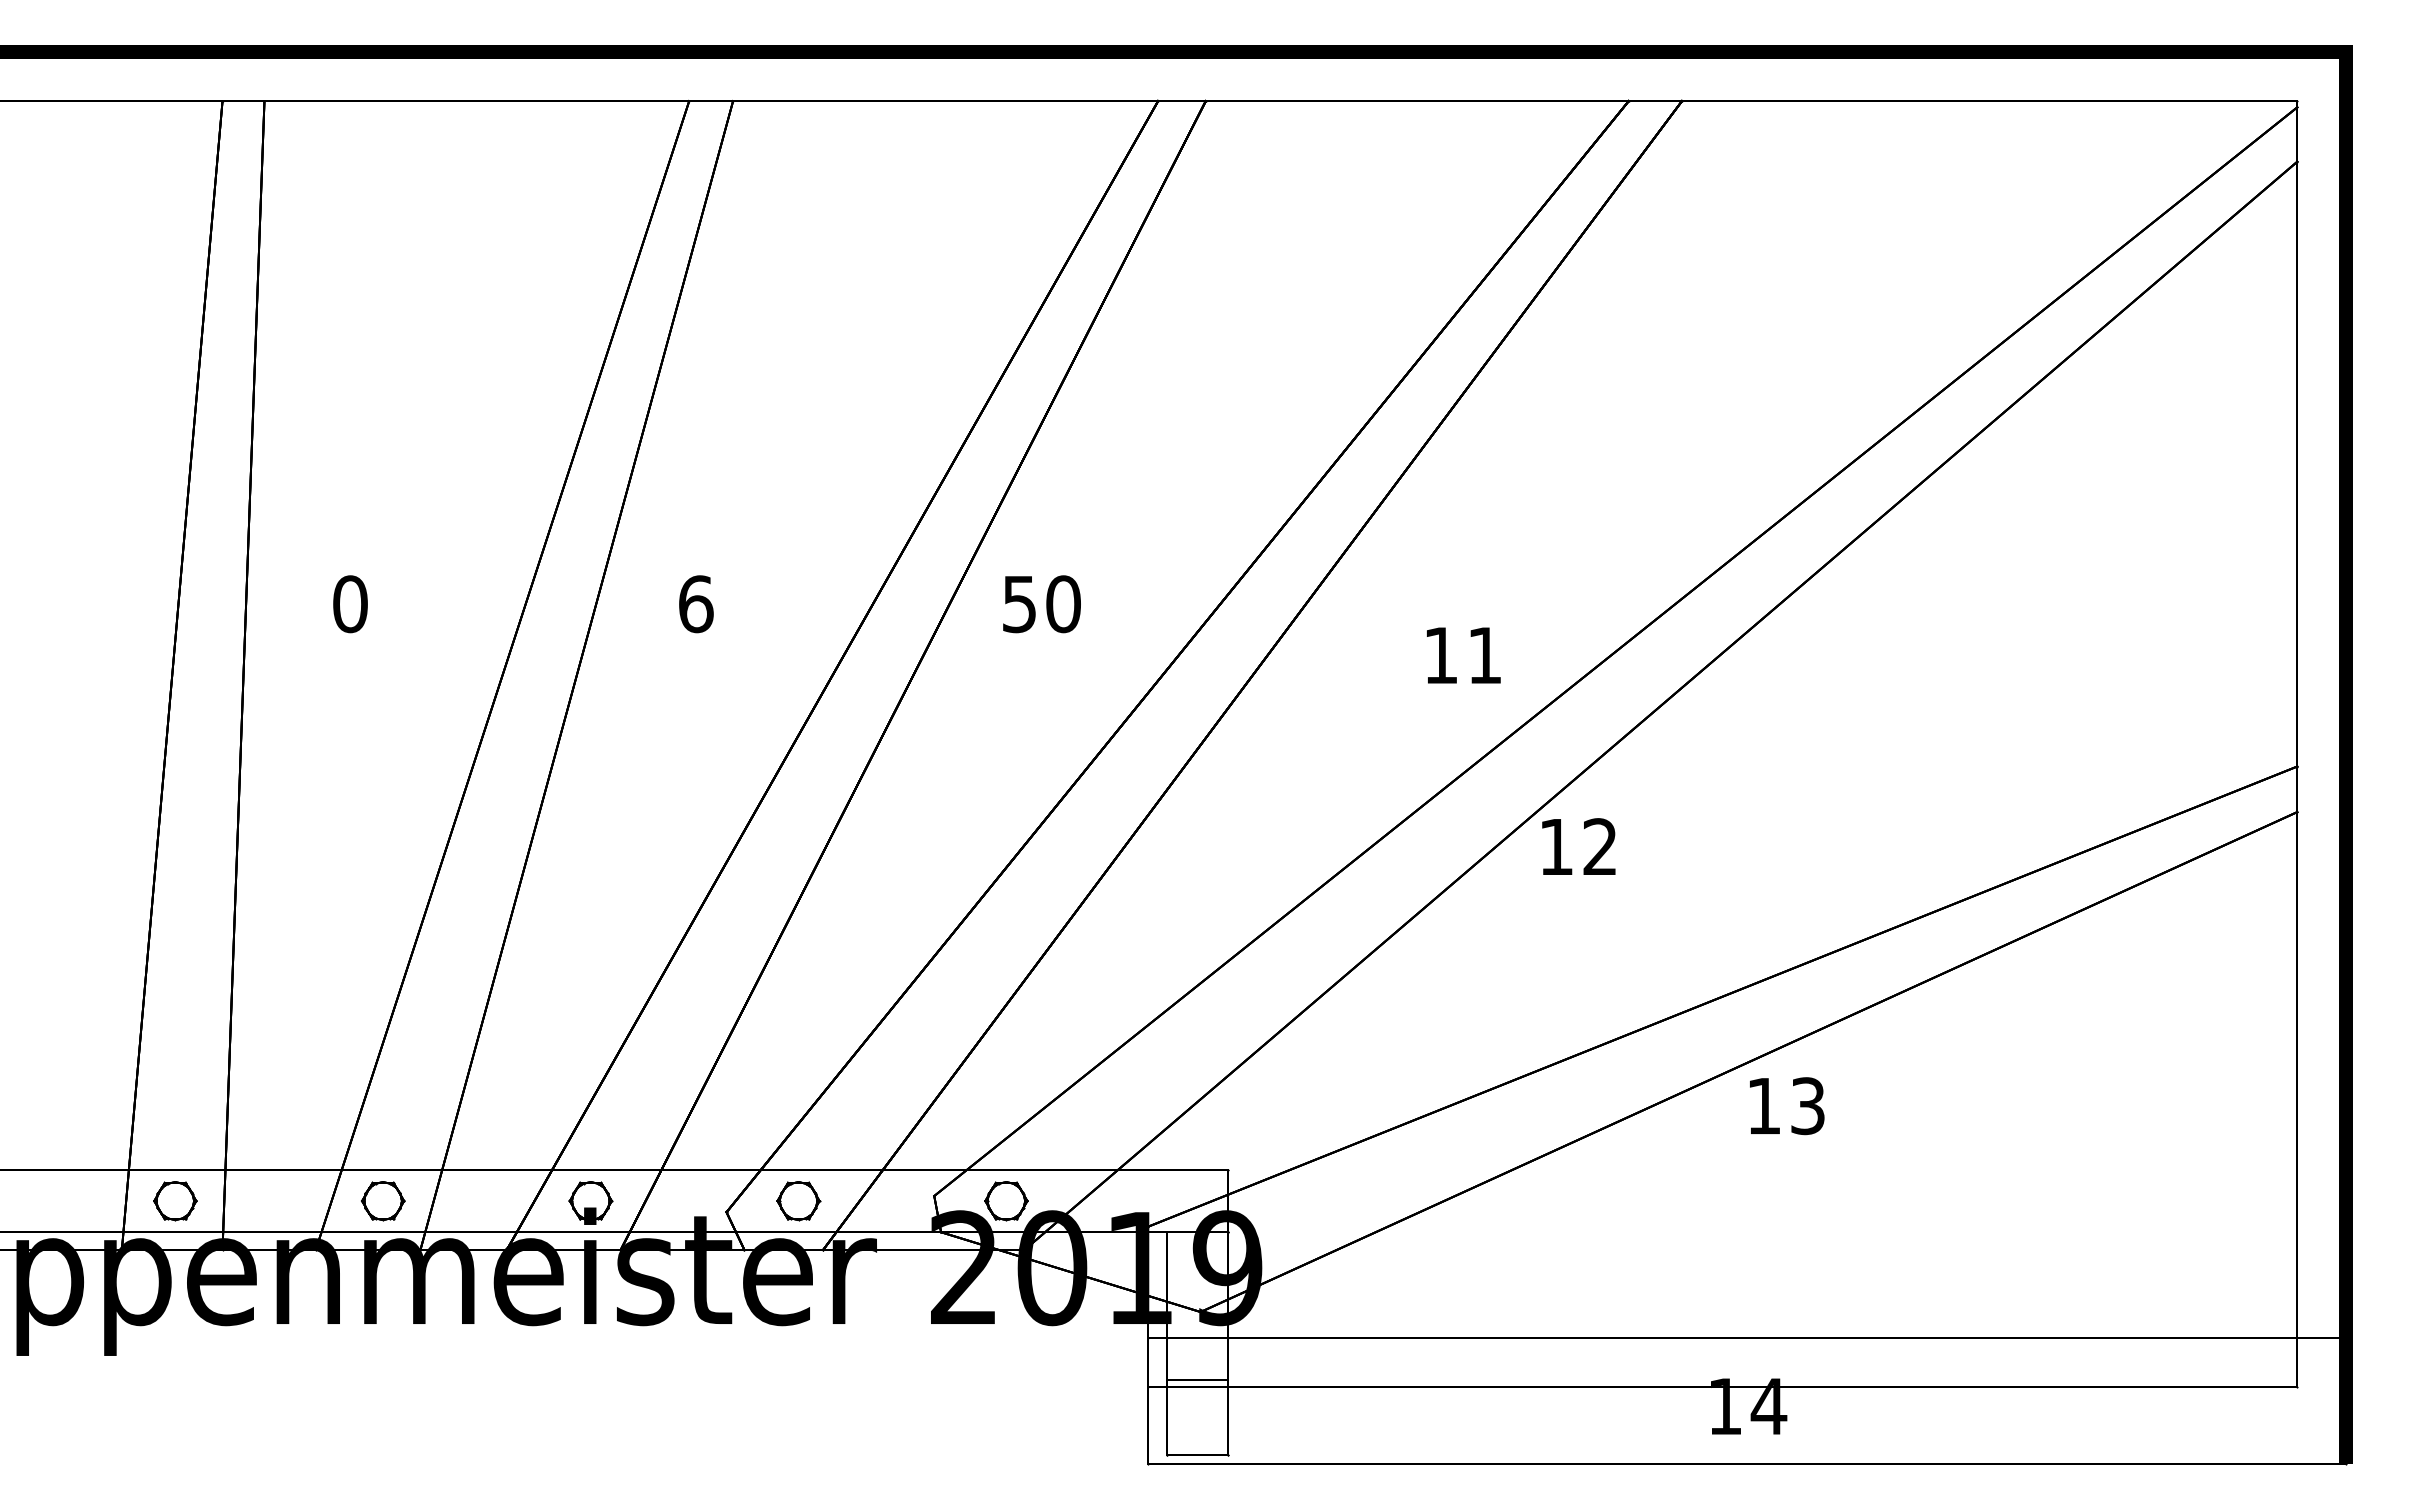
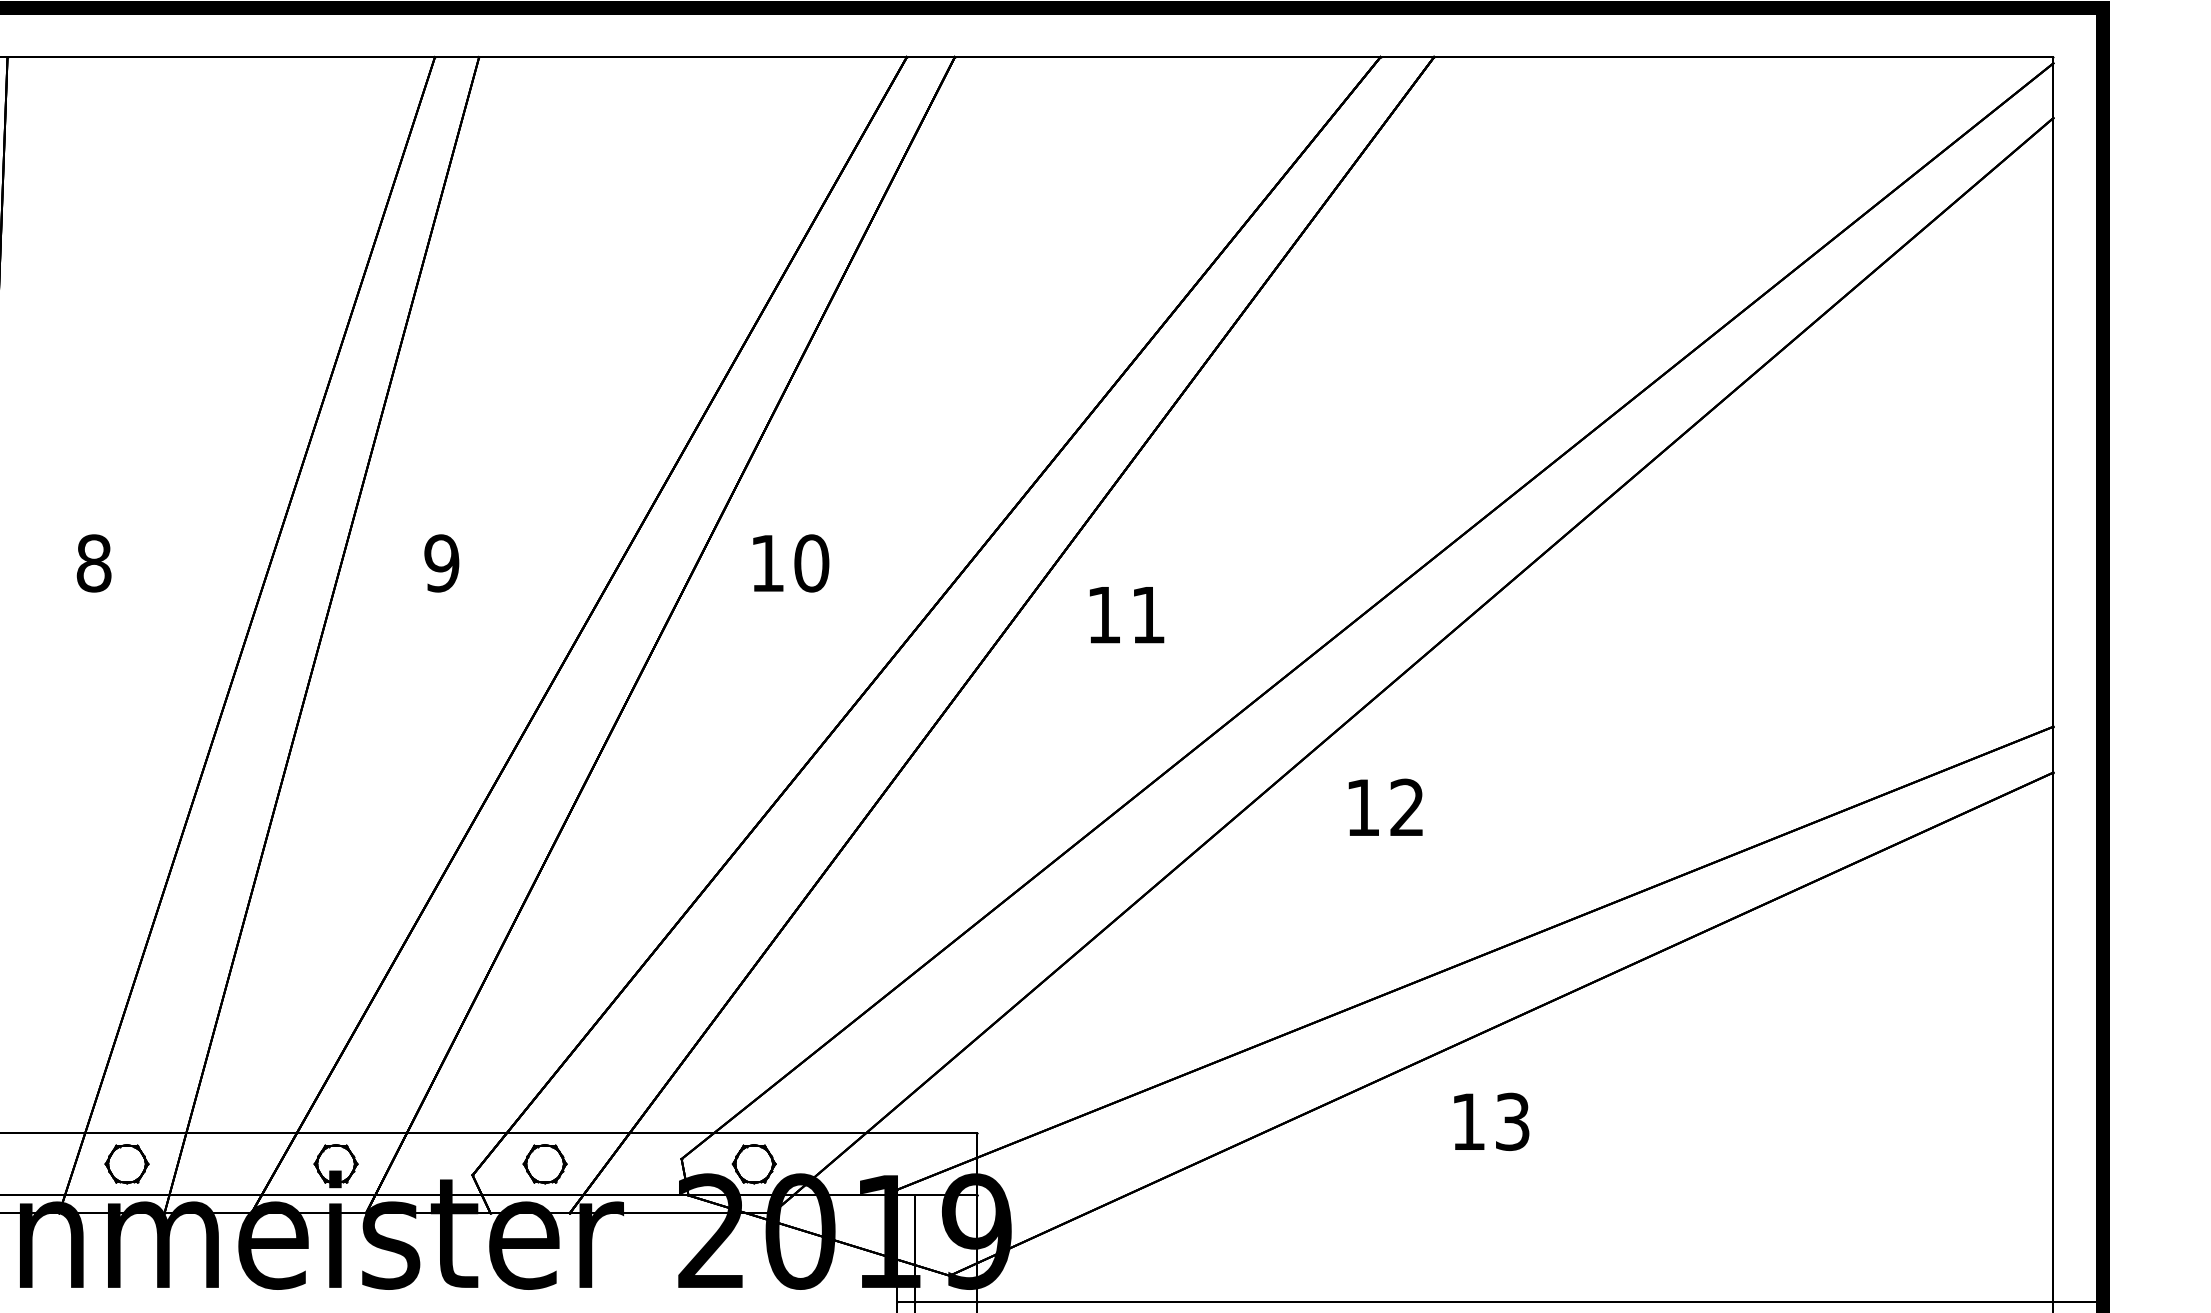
text: (350, 603) -> (94, 562), 0 -> 8
text: (695, 604) -> (441, 563), 6 -> 9
text: (1019, 604) -> (767, 563), 50 -> 10
text: (1463, 655) -> (1126, 615), moved
text: (1578, 846) -> (1385, 807), moved
text: (1787, 1106) -> (1492, 1122), moved

